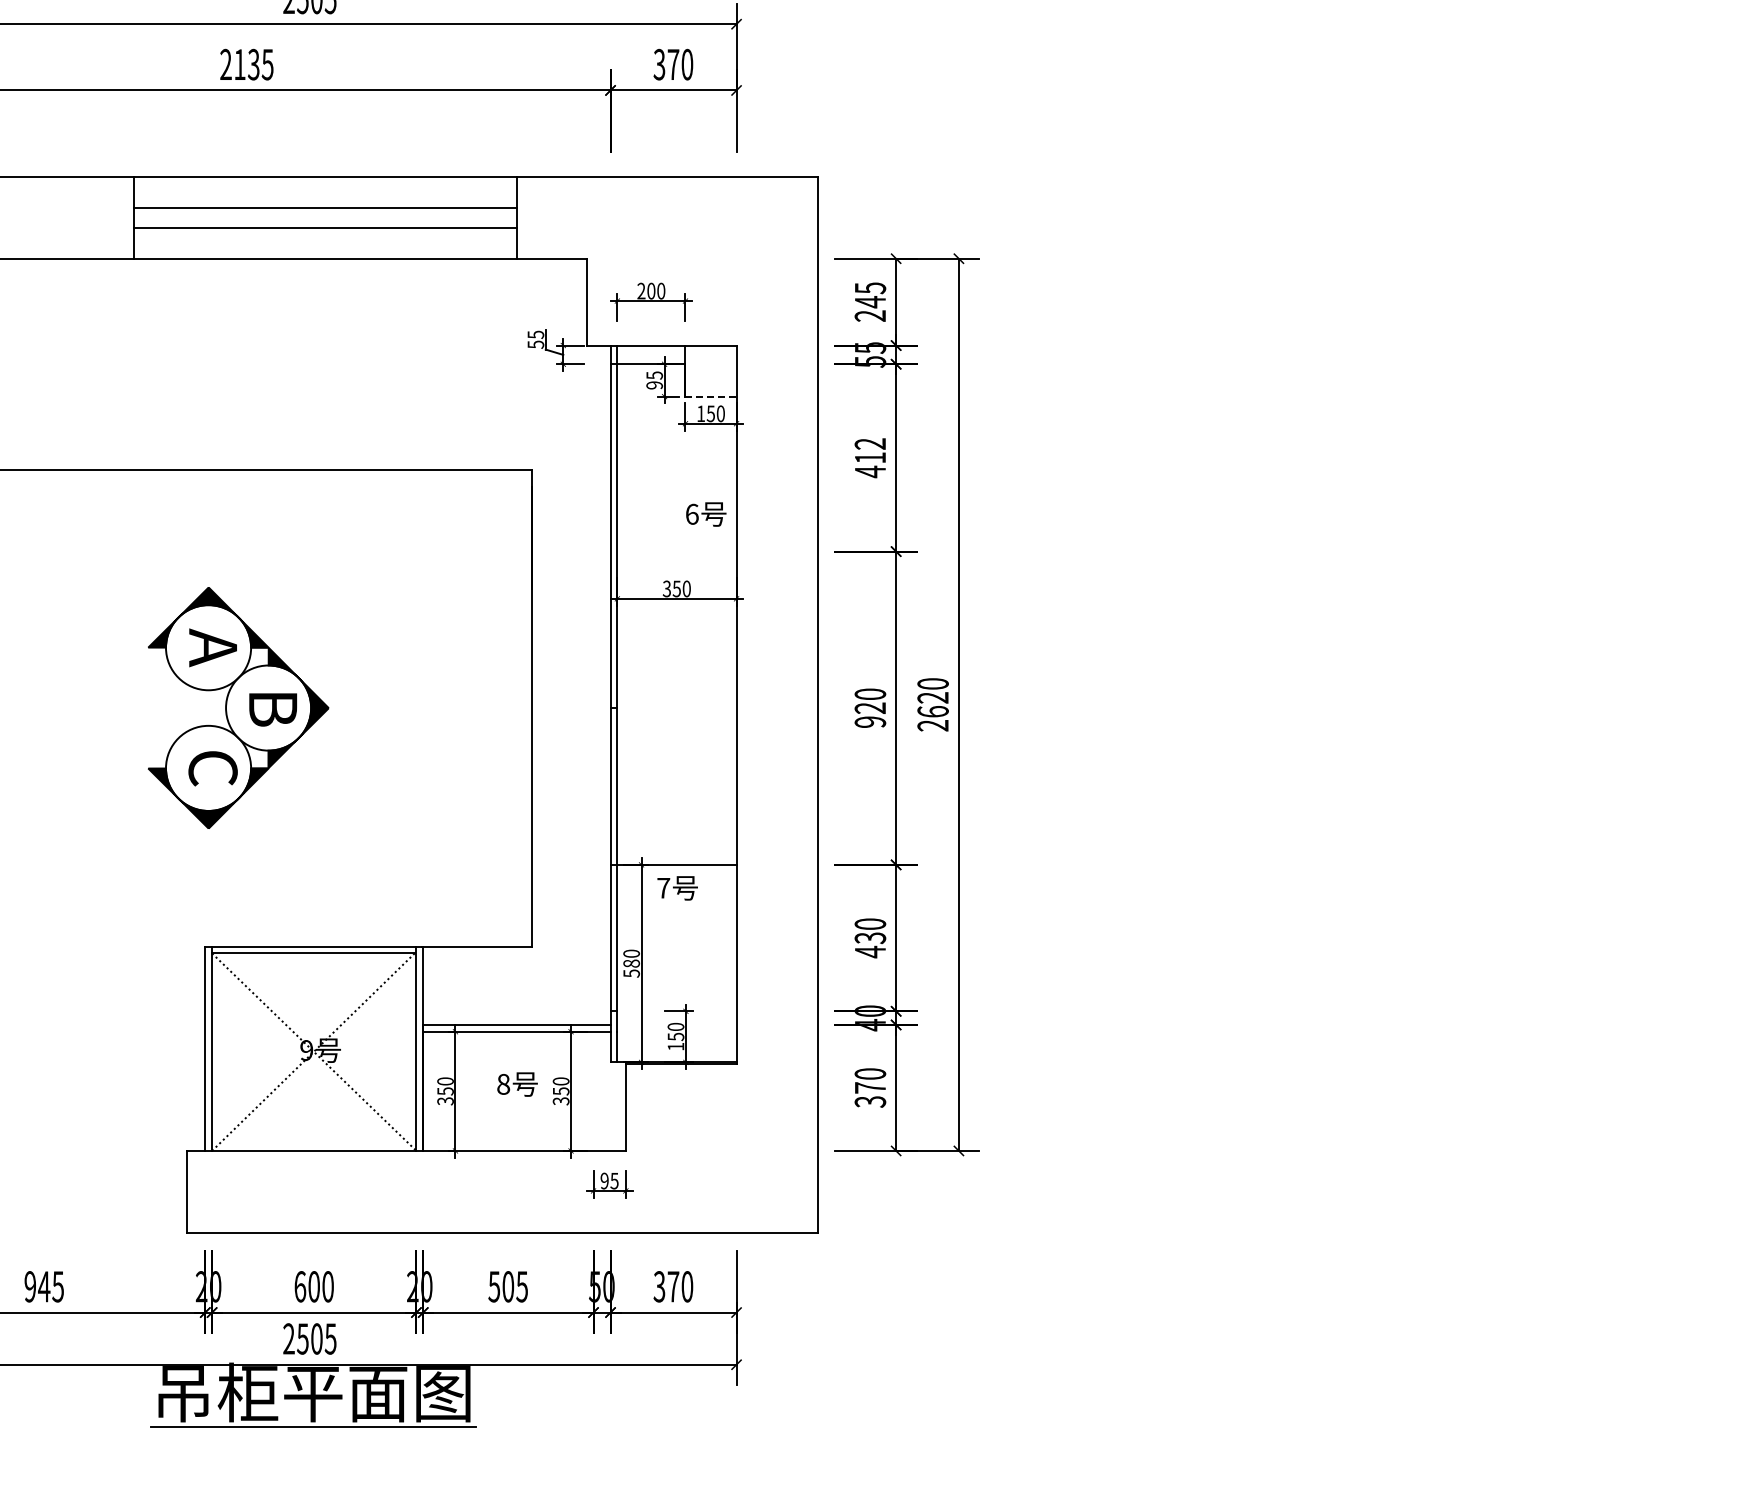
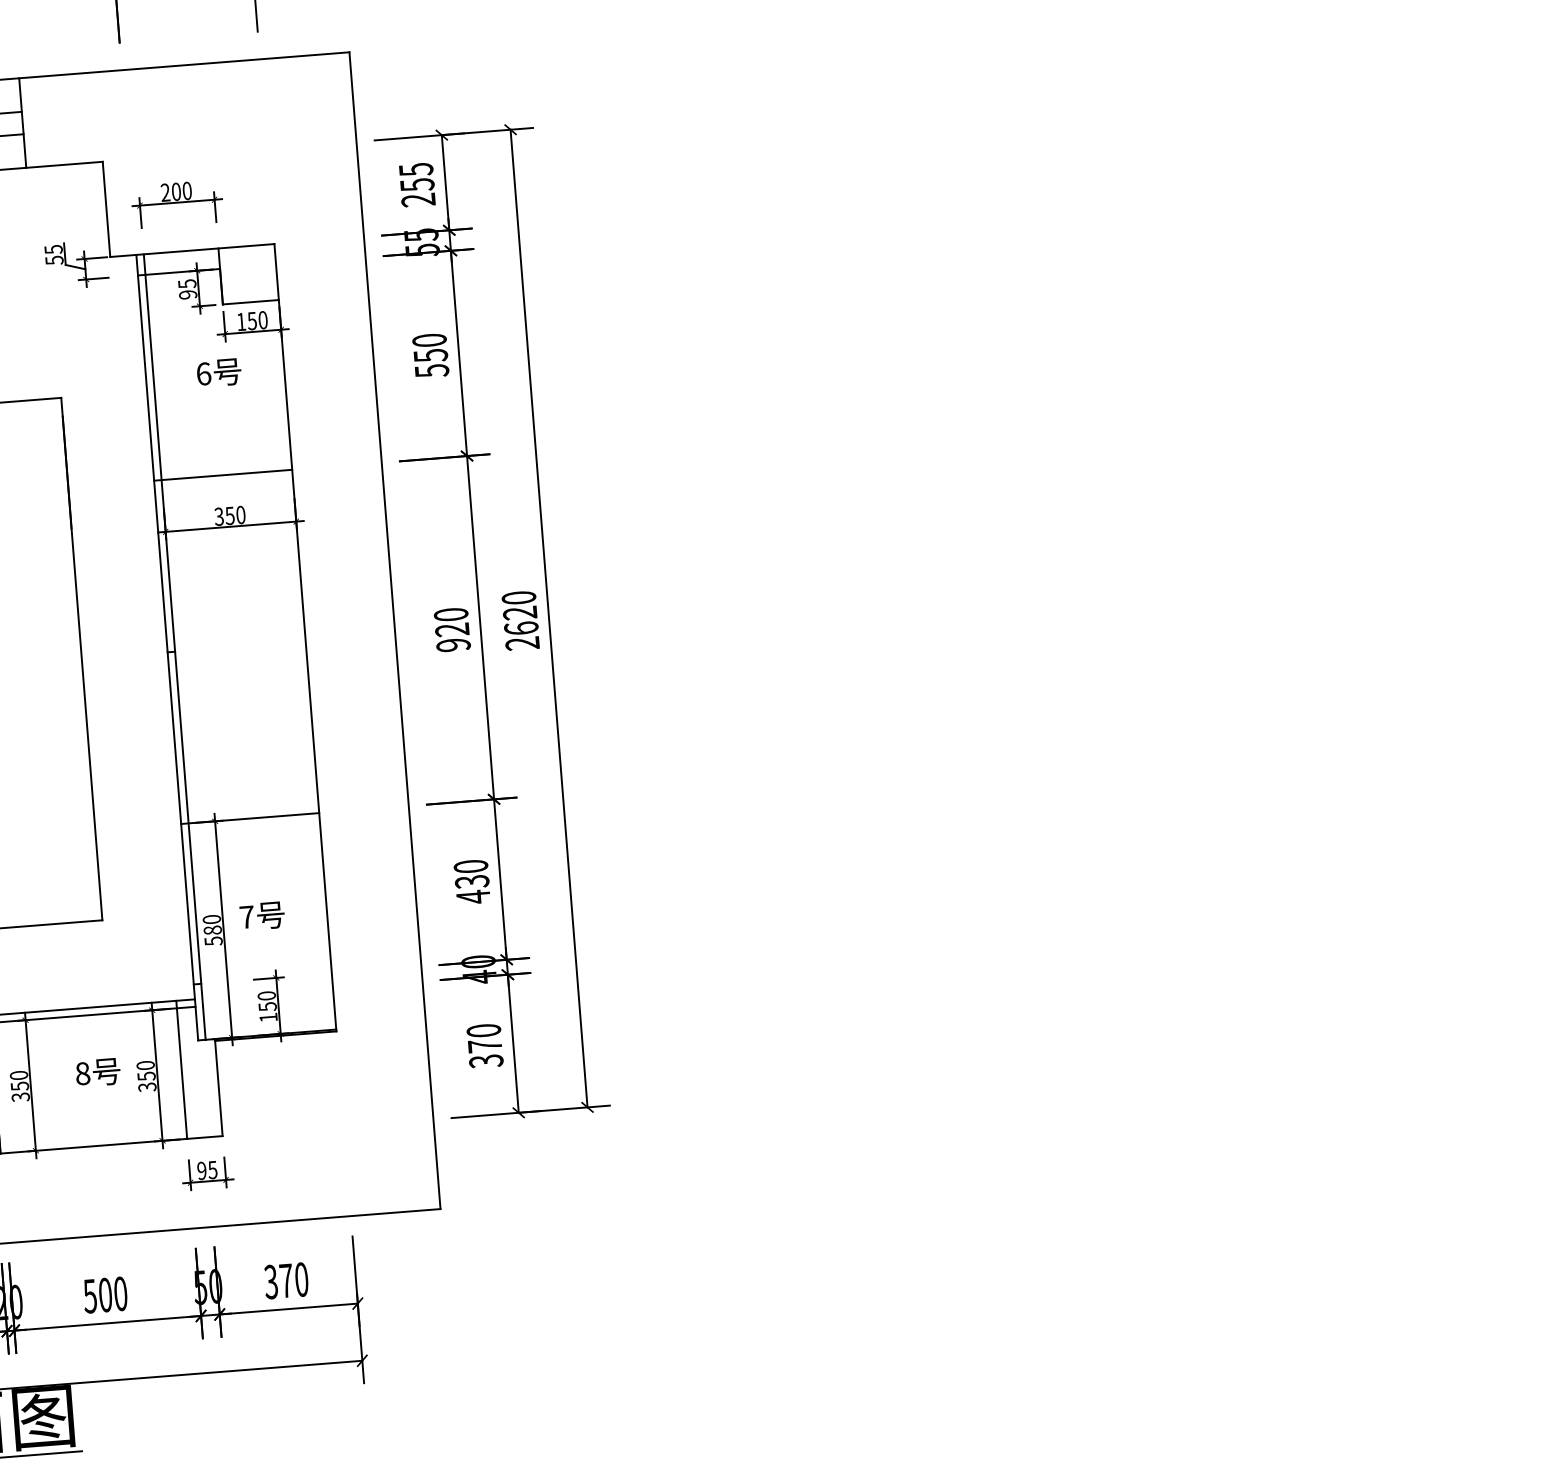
text: (870, 302) -> (417, 185), 245 -> 255
line: (711, 396) -> (251, 302), dashed -> solid
text: (870, 458) -> (430, 356), 412 -> 550
text: (706, 514) -> (219, 372), moved
line: (673, 551) -> (223, 475), added
text: (677, 888) -> (262, 916), moved
line: (593, 1087) -> (181, 1069), added
text: (521, 1286) -> (119, 1293), 505 -> 500

